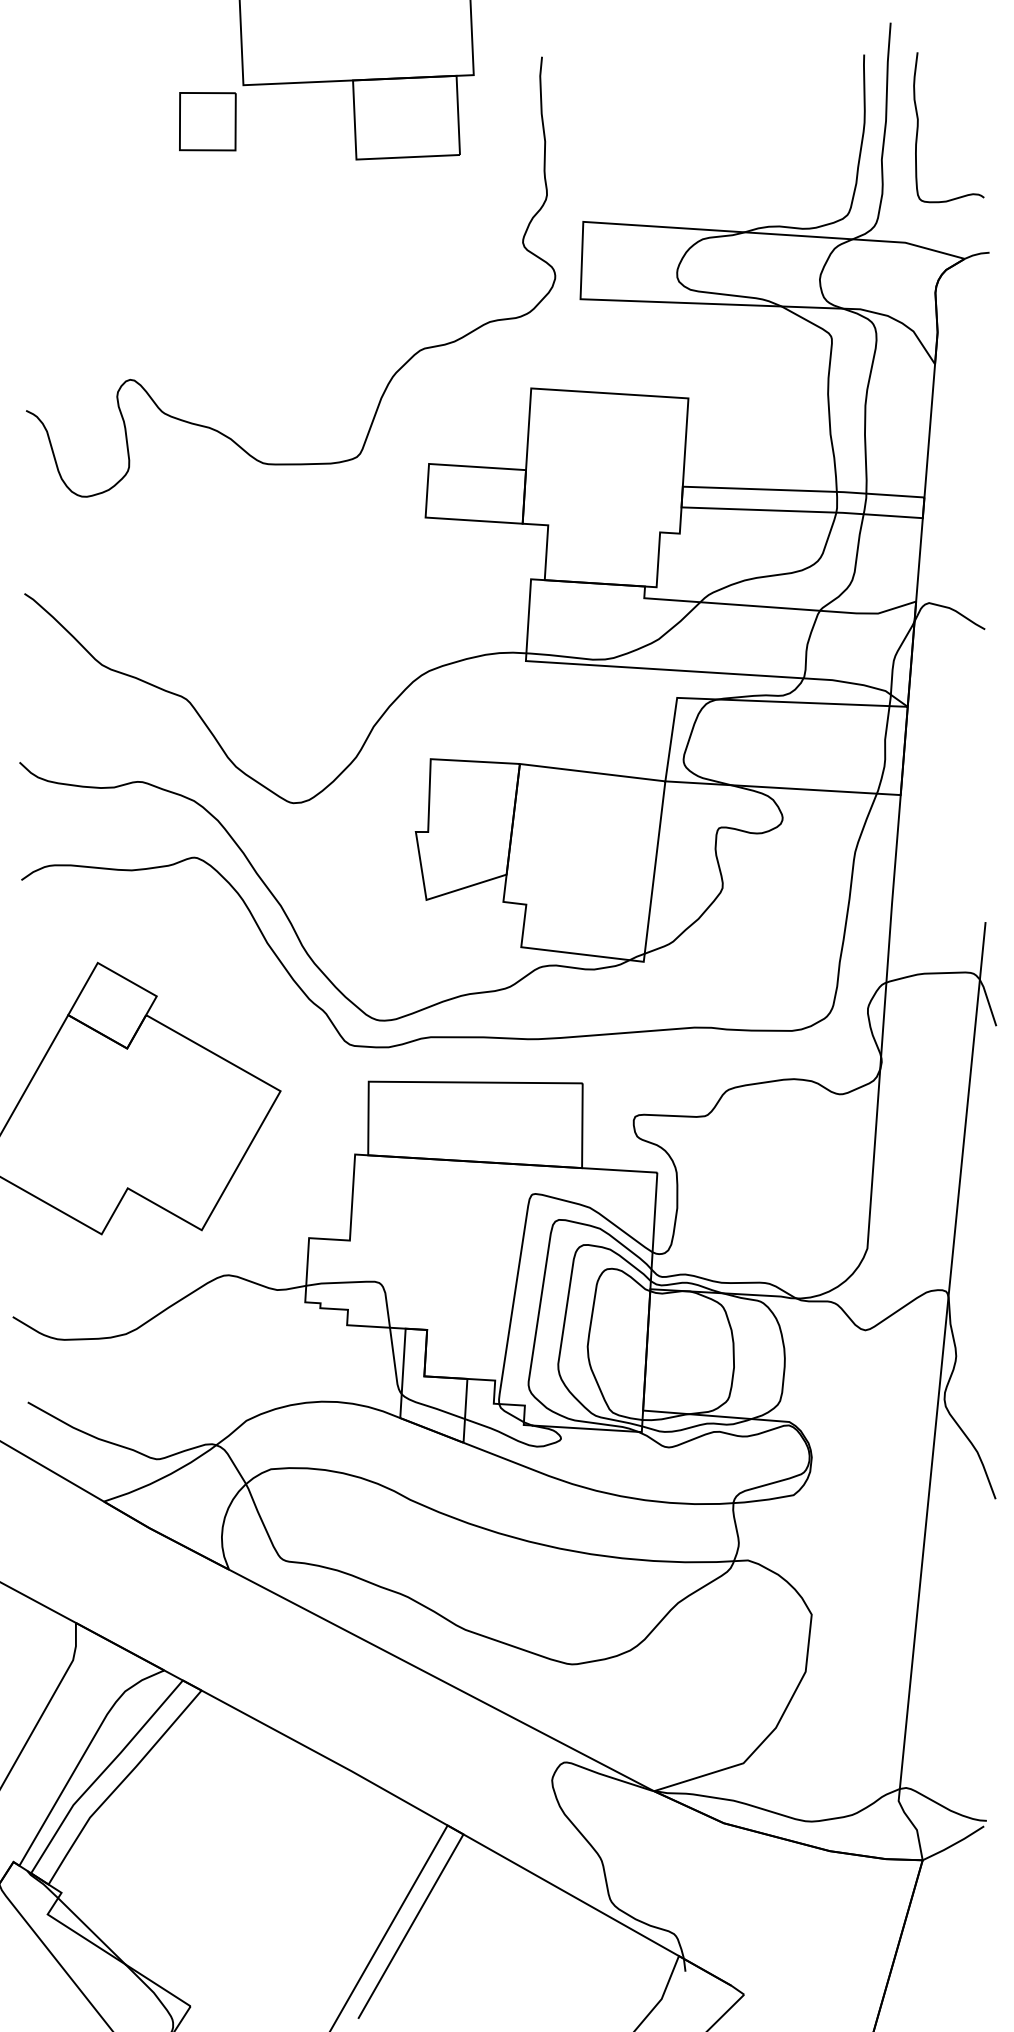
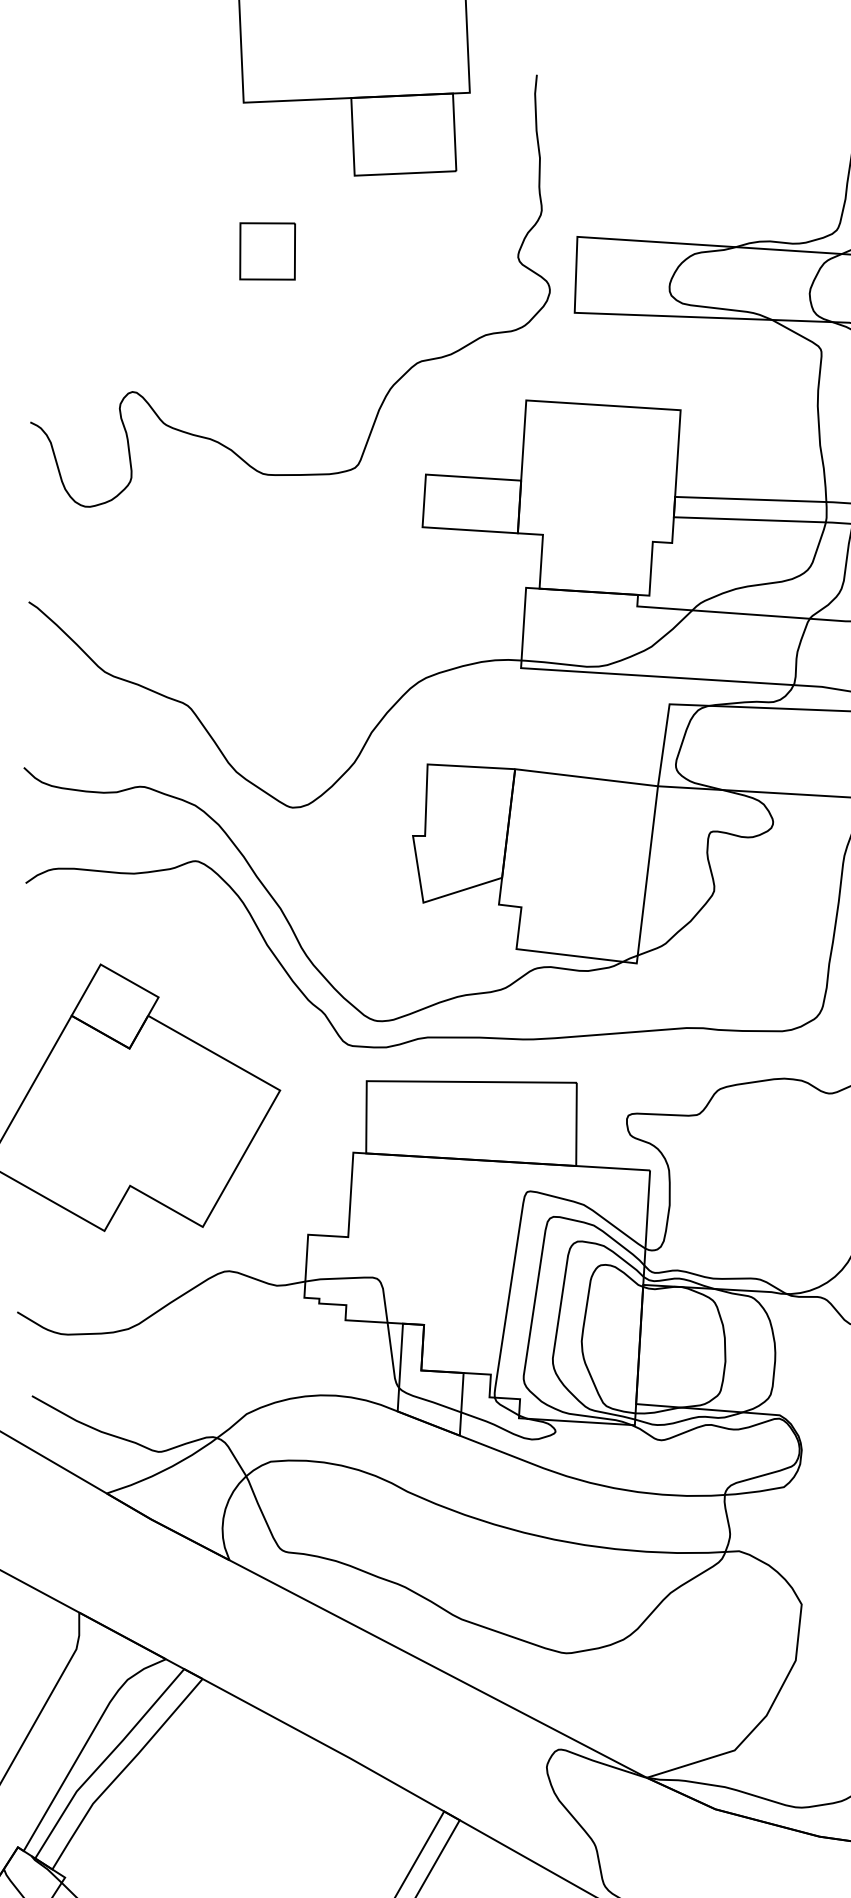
part: (207, 121) -> (267, 251), moved

